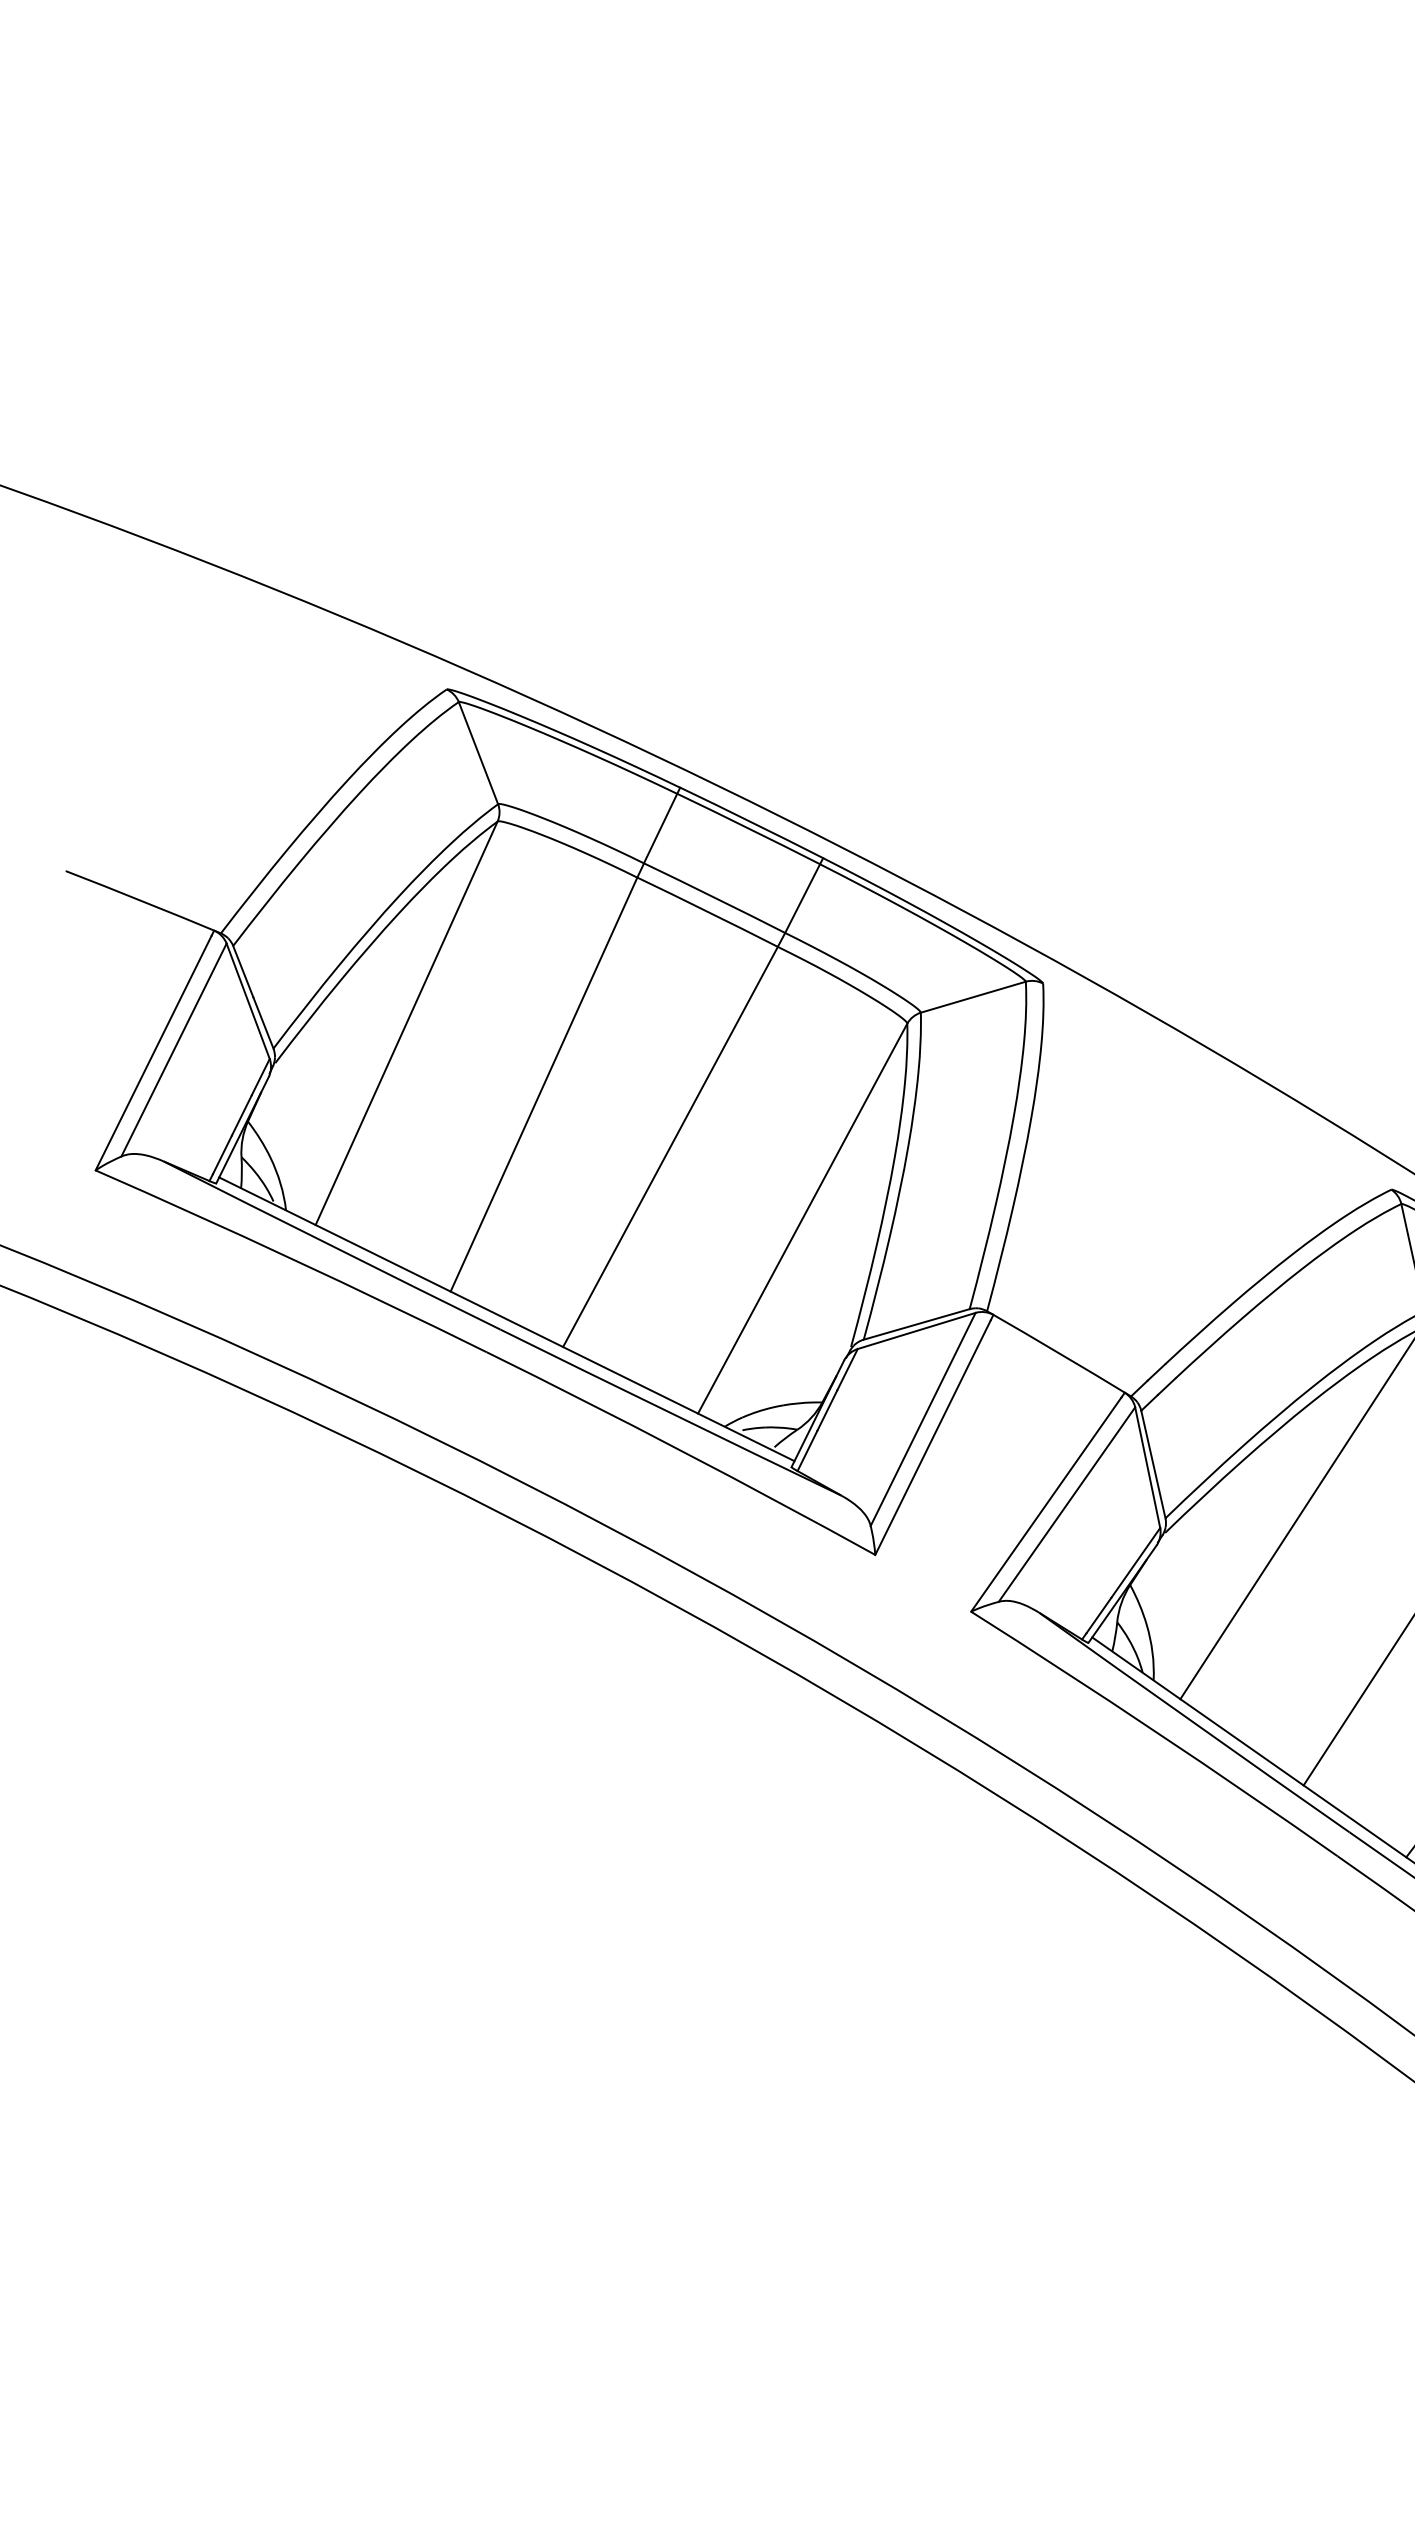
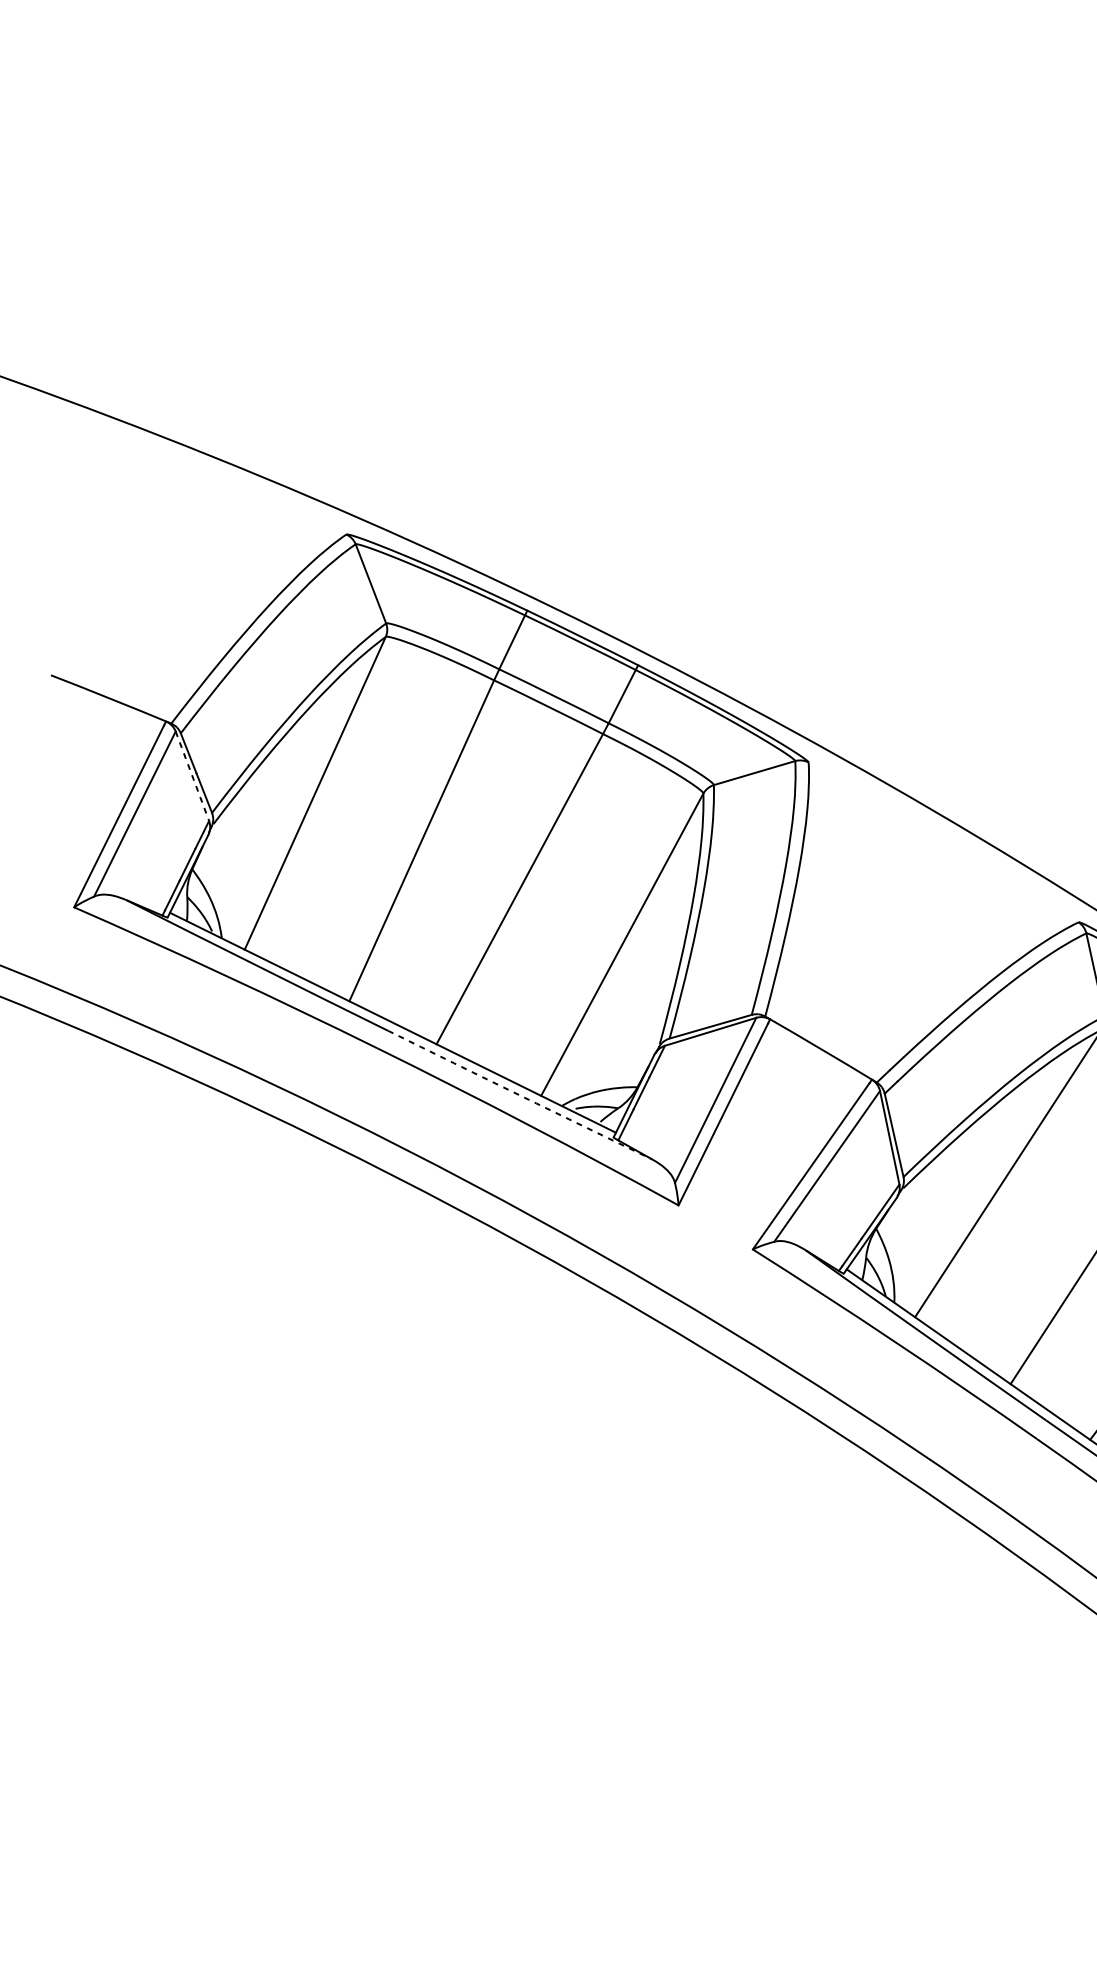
line: (248, 1001) -> (192, 776), solid -> dashed
arc: (670, 1413) -> (519, 1095), solid -> dashed

